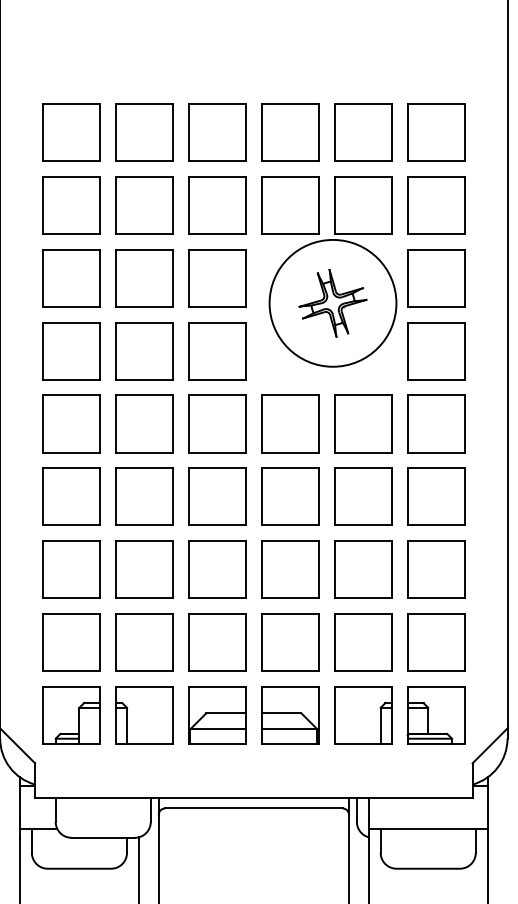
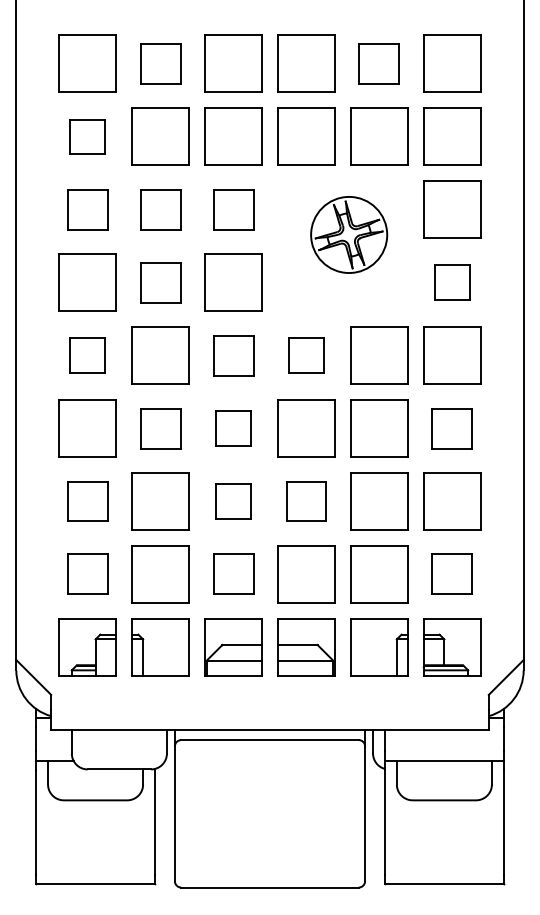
part: (144, 131) -> (160, 63), size x0.7
part: (363, 131) -> (379, 63), size x0.7
part: (71, 204) -> (87, 136), size x0.6
part: (71, 277) -> (87, 209), size x0.7
part: (144, 277) -> (160, 209), size x0.7
part: (217, 277) -> (233, 209), size x0.7
circle: (332, 302) -> (348, 234), size x0.6
part: (144, 350) -> (160, 282), size x0.7
part: (436, 350) -> (452, 282), size x0.6
part: (71, 423) -> (87, 355), size x0.6
part: (217, 423) -> (233, 355), size x0.7
part: (290, 423) -> (306, 355), size x0.6
part: (144, 496) -> (160, 428), size x0.7
part: (217, 496) -> (233, 428), size x0.6
part: (436, 496) -> (452, 428), size x0.7
part: (71, 569) -> (87, 501), size x0.7
part: (217, 569) -> (233, 501), size x0.6
part: (290, 569) -> (306, 501), size x0.7
part: (71, 642) -> (87, 574), size x0.7
part: (217, 642) -> (233, 574), size x0.7
part: (436, 642) -> (452, 574), size x0.7

